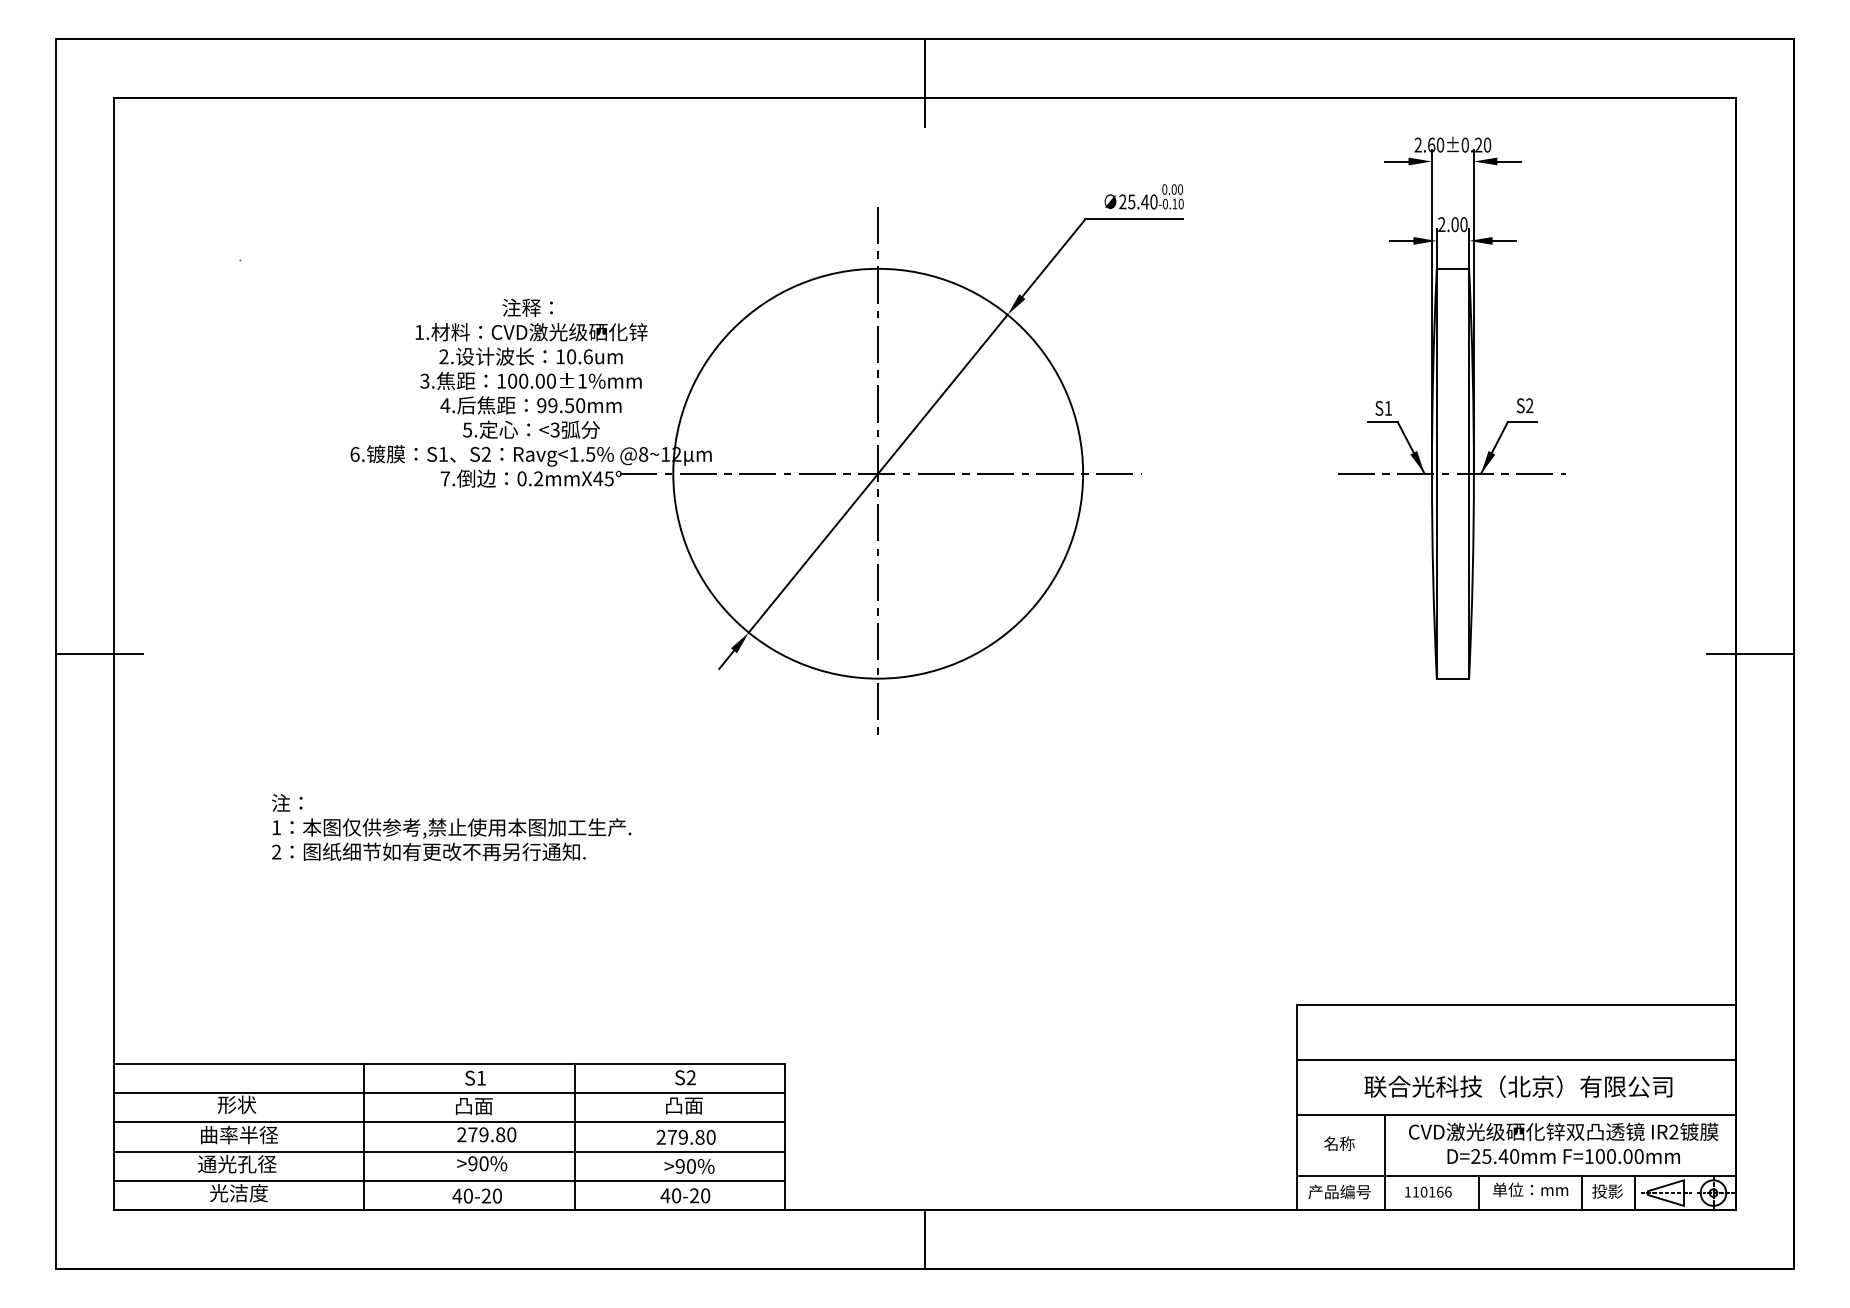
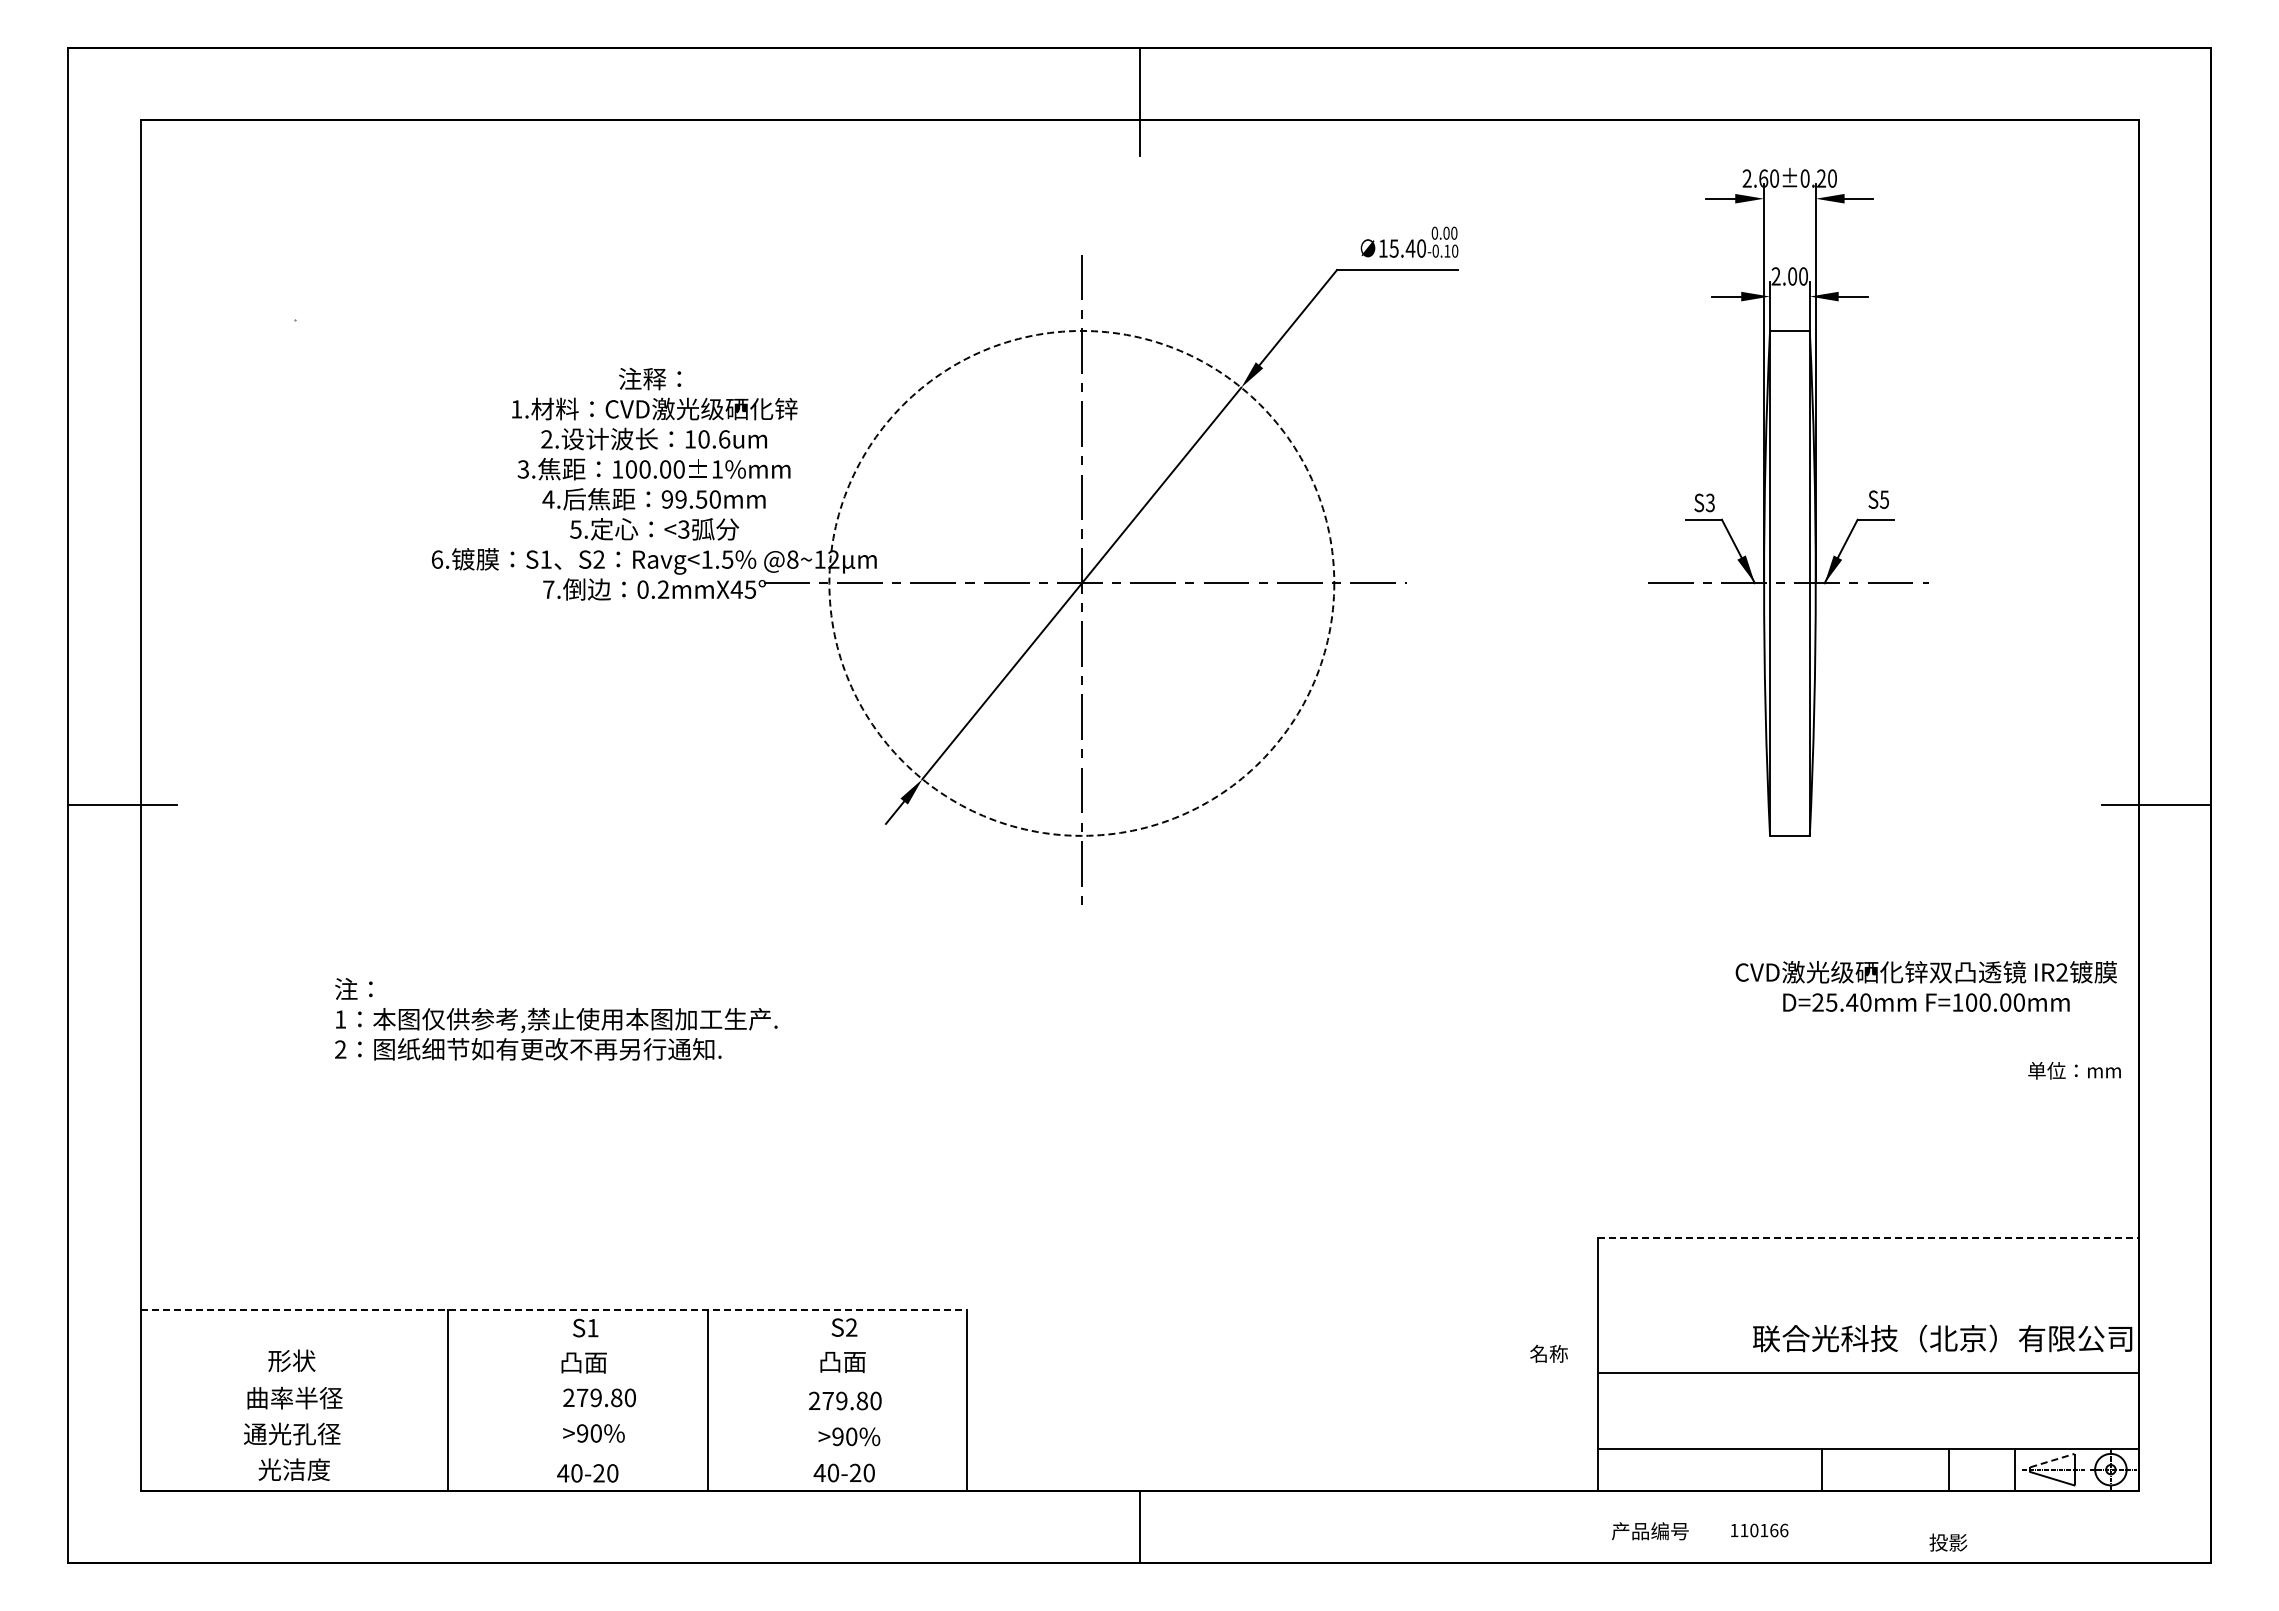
text: (1122, 201) -> (1382, 248), 25.40 -> 15.40
text: (1529, 405) -> (1884, 499), S2 -> S5
text: (1387, 408) -> (1709, 502), S1 -> S3
circle: (877, 472) -> (1081, 582), solid -> dashed
line: (1516, 1005) -> (1868, 1238), solid -> dashed
line: (1515, 1059) -> (1867, 1305), removed
line: (450, 1063) -> (554, 1310), solid -> dashed
text: (1518, 1086) -> (1942, 1338), moved
line: (449, 1093) -> (553, 1346), removed
line: (449, 1122) -> (553, 1382), removed
text: (1338, 1143) -> (1548, 1353), moved
text: (1562, 1143) -> (1925, 986), moved
line: (449, 1151) -> (553, 1418), removed
line: (1385, 1162) -> (1706, 1431), removed
line: (449, 1180) -> (553, 1454), removed
line: (1666, 1185) -> (2052, 1460), solid -> dashed
text: (1530, 1189) -> (2074, 1070), moved
text: (1607, 1191) -> (1948, 1542), moved
text: (1339, 1192) -> (1650, 1531), moved
text: (1428, 1192) -> (1759, 1530), moved

